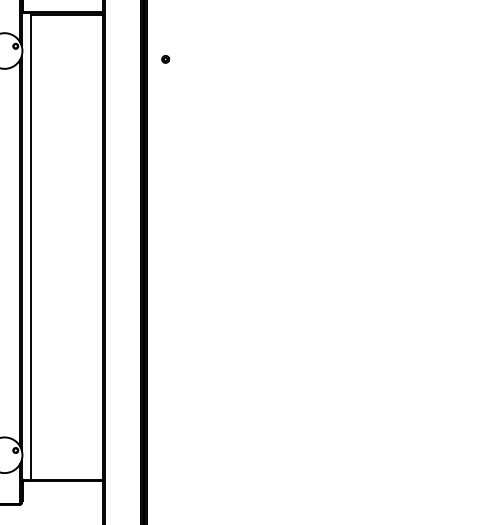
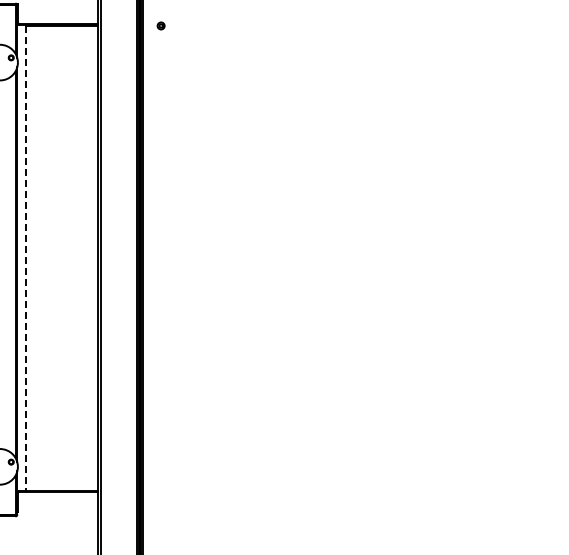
part: (165, 58) -> (160, 25), moved
line: (31, 247) -> (26, 259), solid -> dashed

